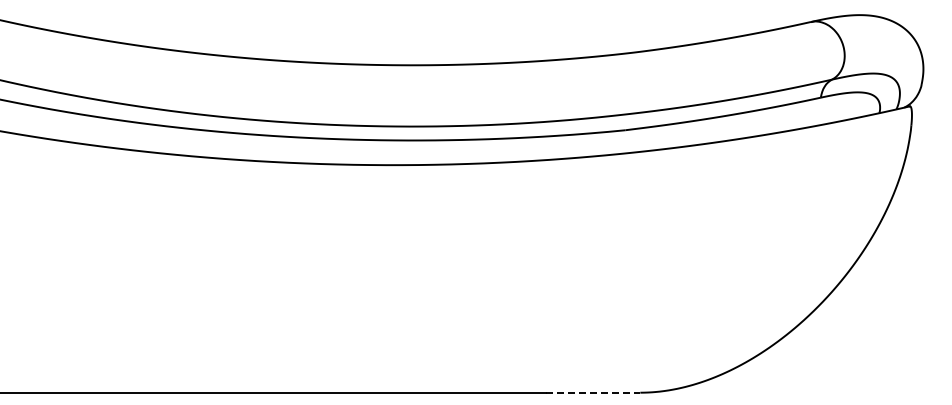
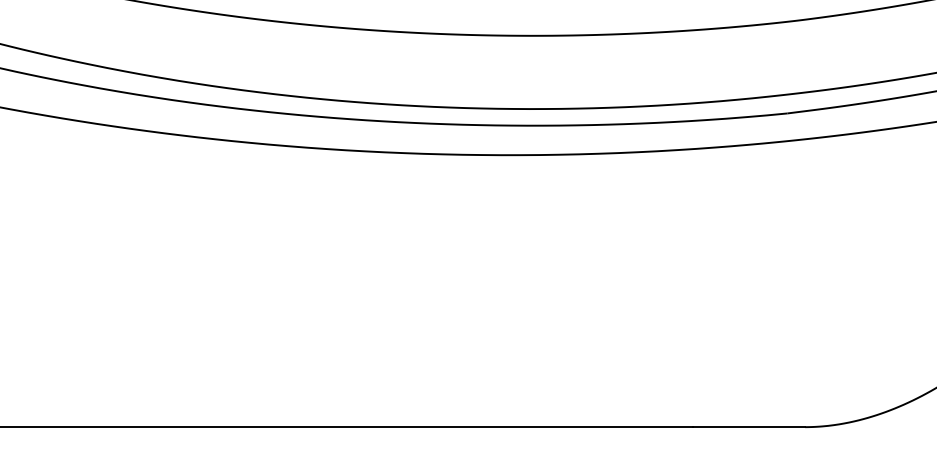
line: (593, 392) -> (749, 426), dashed -> solid

